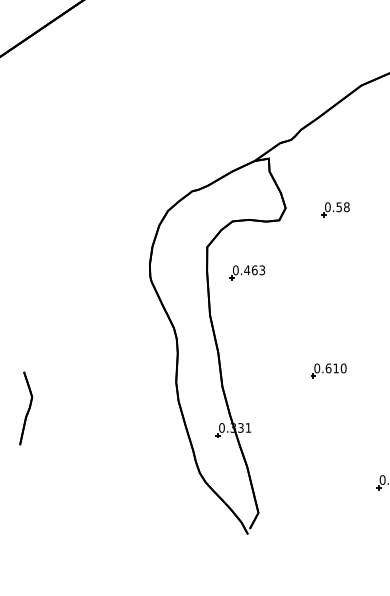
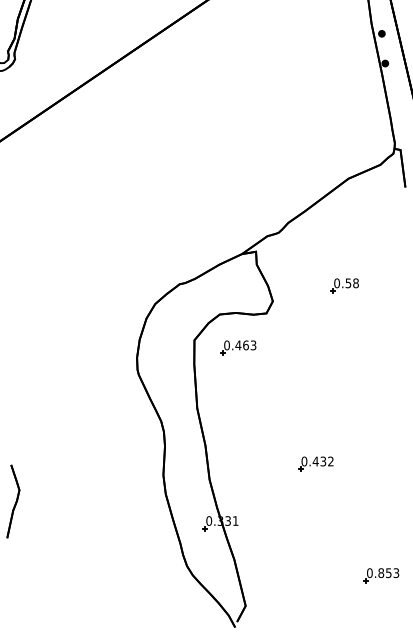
part: (335, 209) -> (344, 285), moved
part: (247, 272) -> (238, 347), moved
text: (335, 368) -> (322, 461), 0.610 -> 0.432

